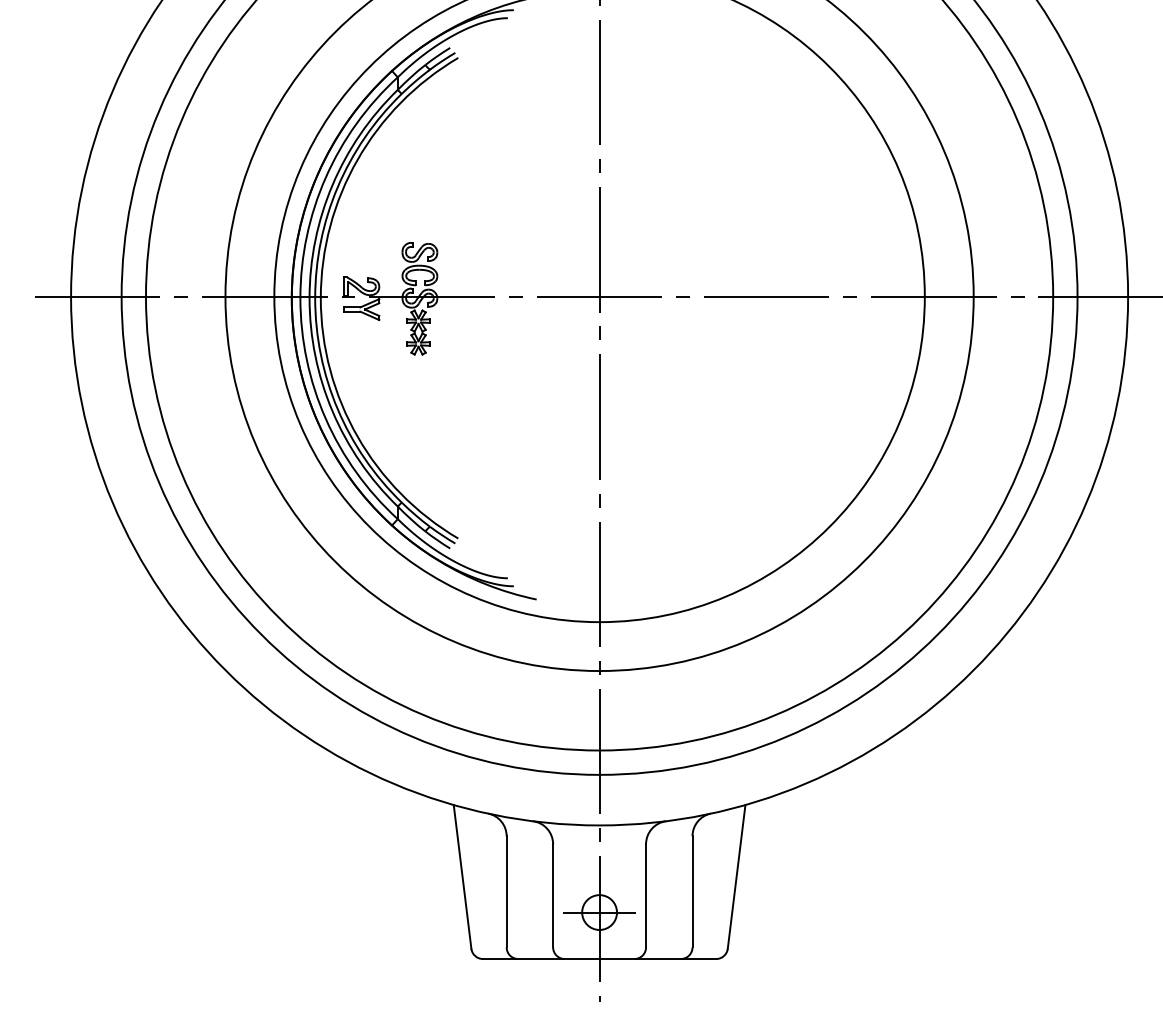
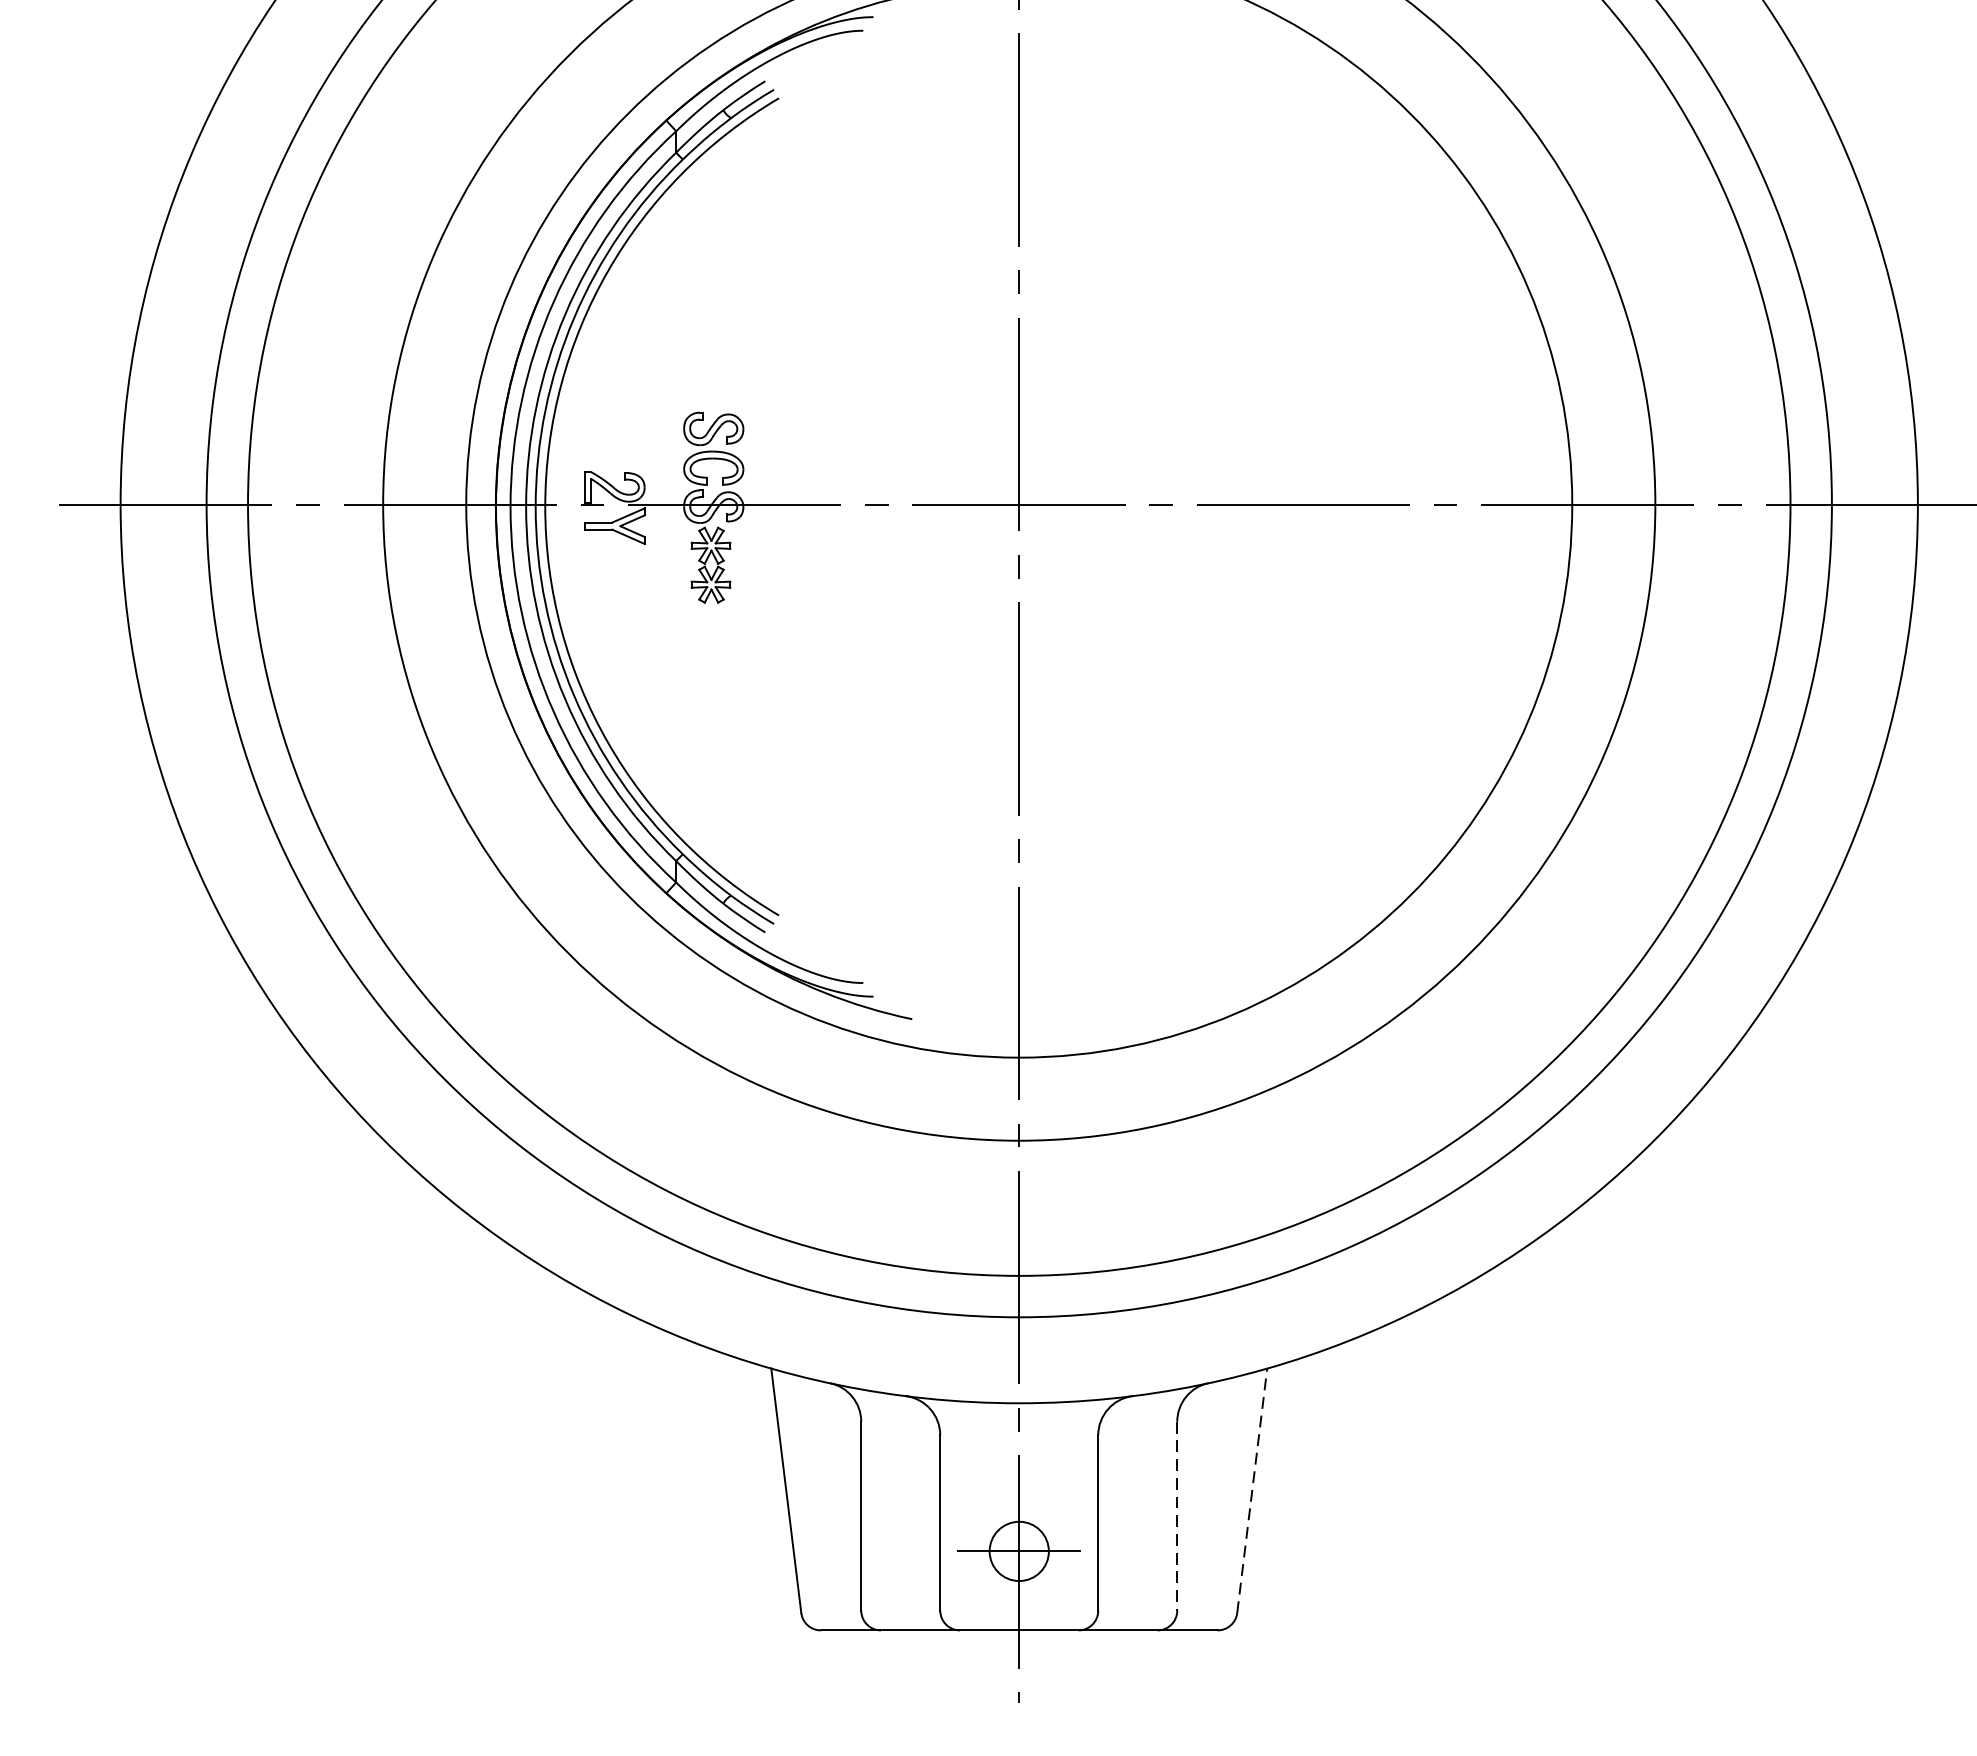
line: (736, 876) -> (1252, 1490), solid -> dashed
line: (692, 891) -> (1177, 1515), solid -> dashed

